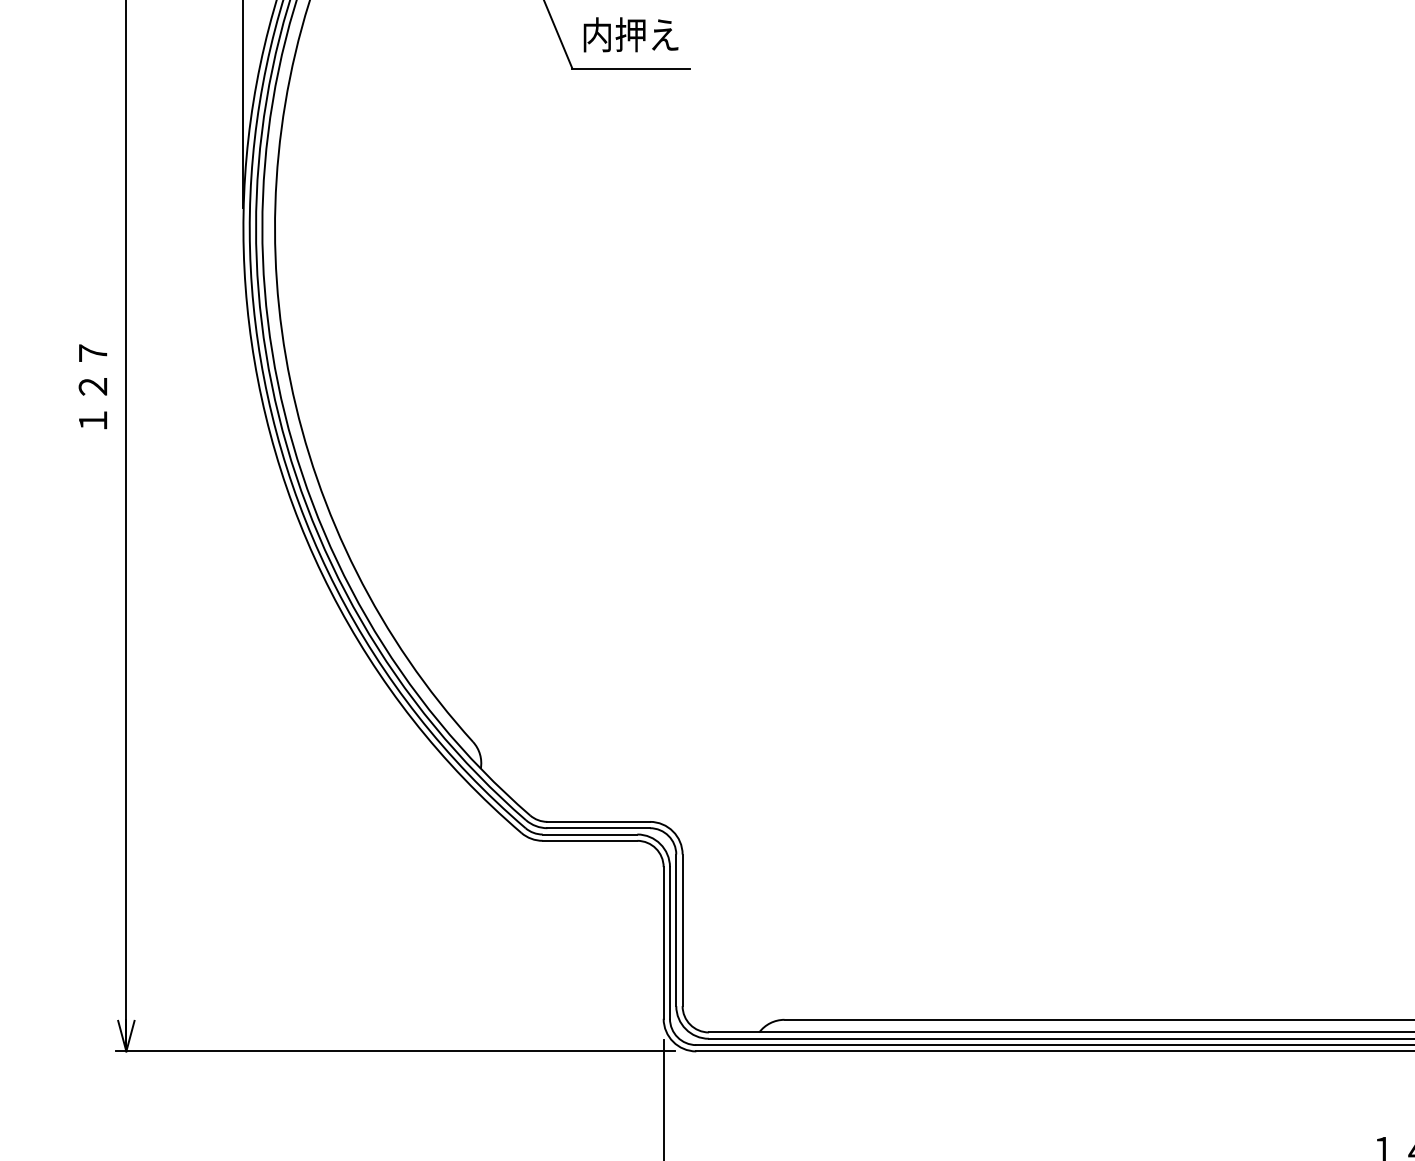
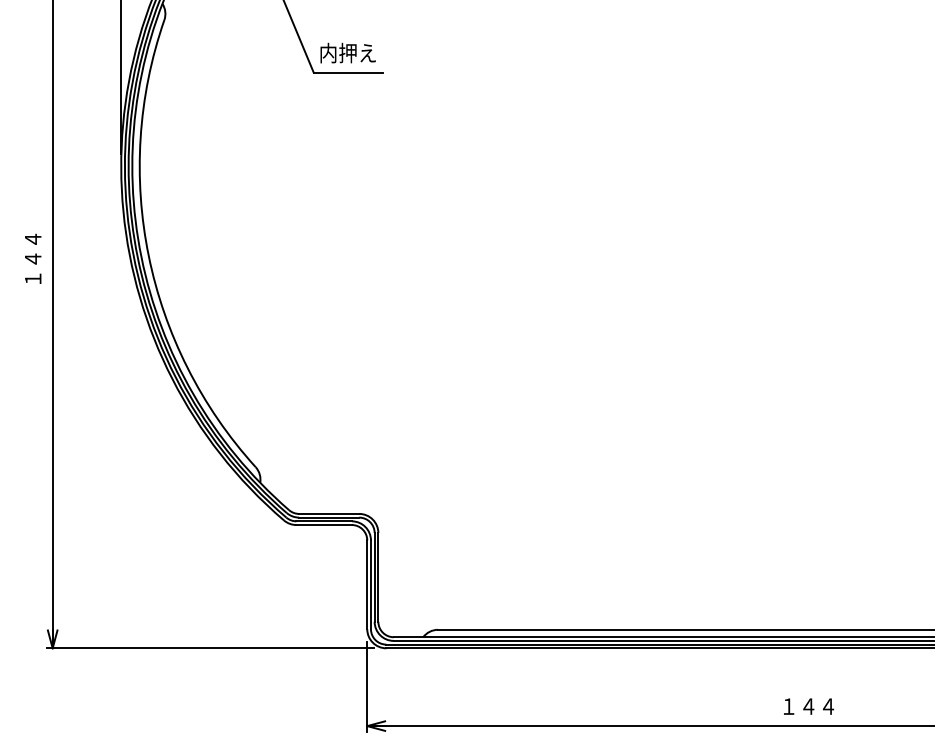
text: (91, 368) -> (32, 248), １２７ -> １４４

